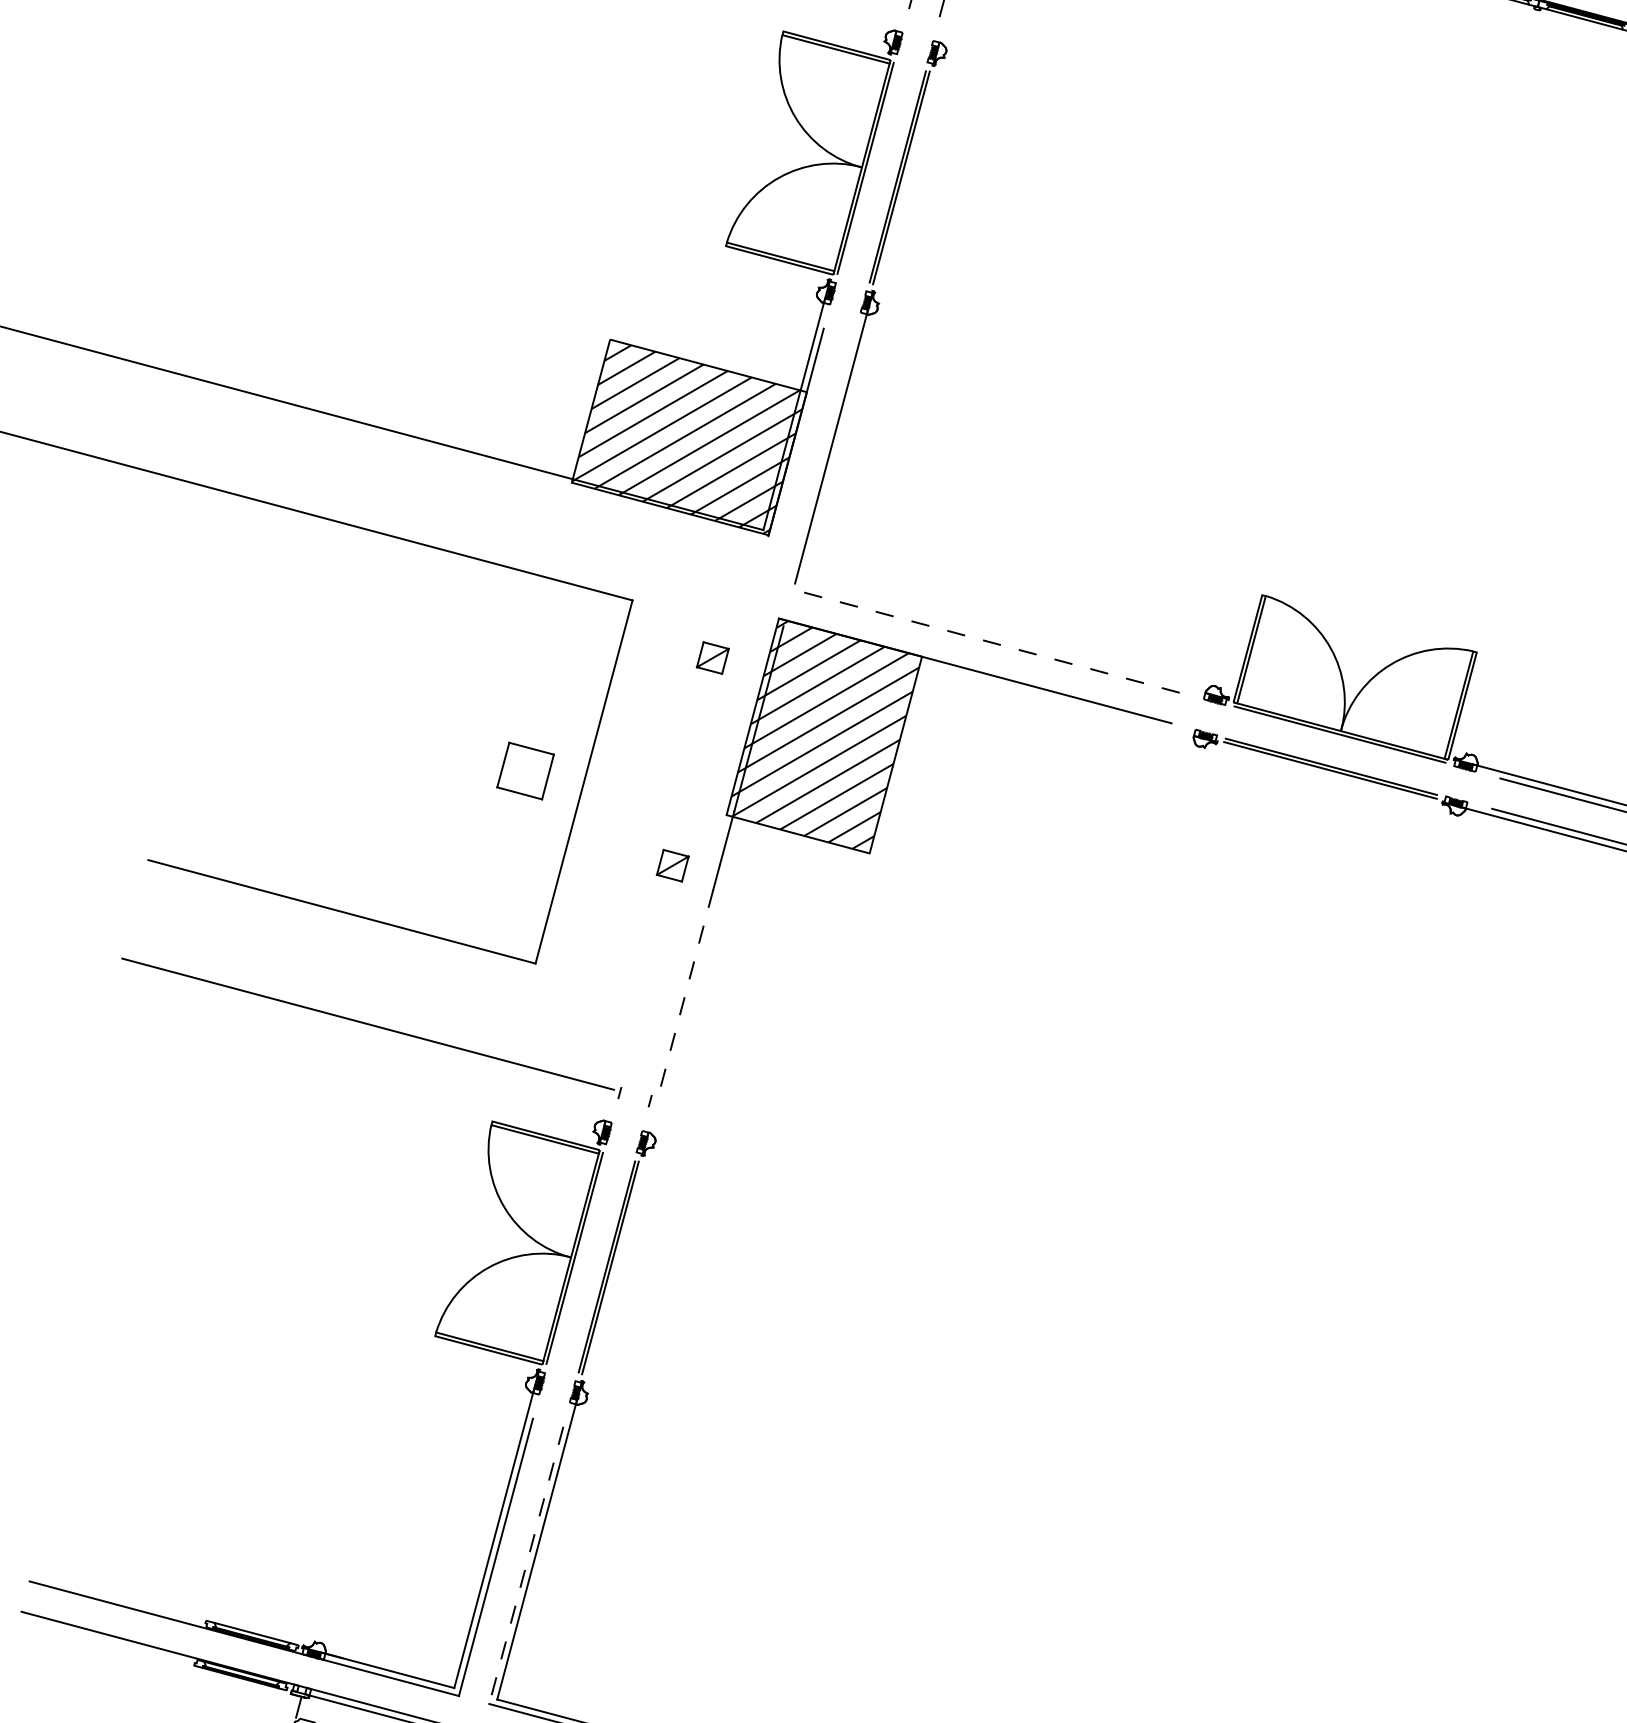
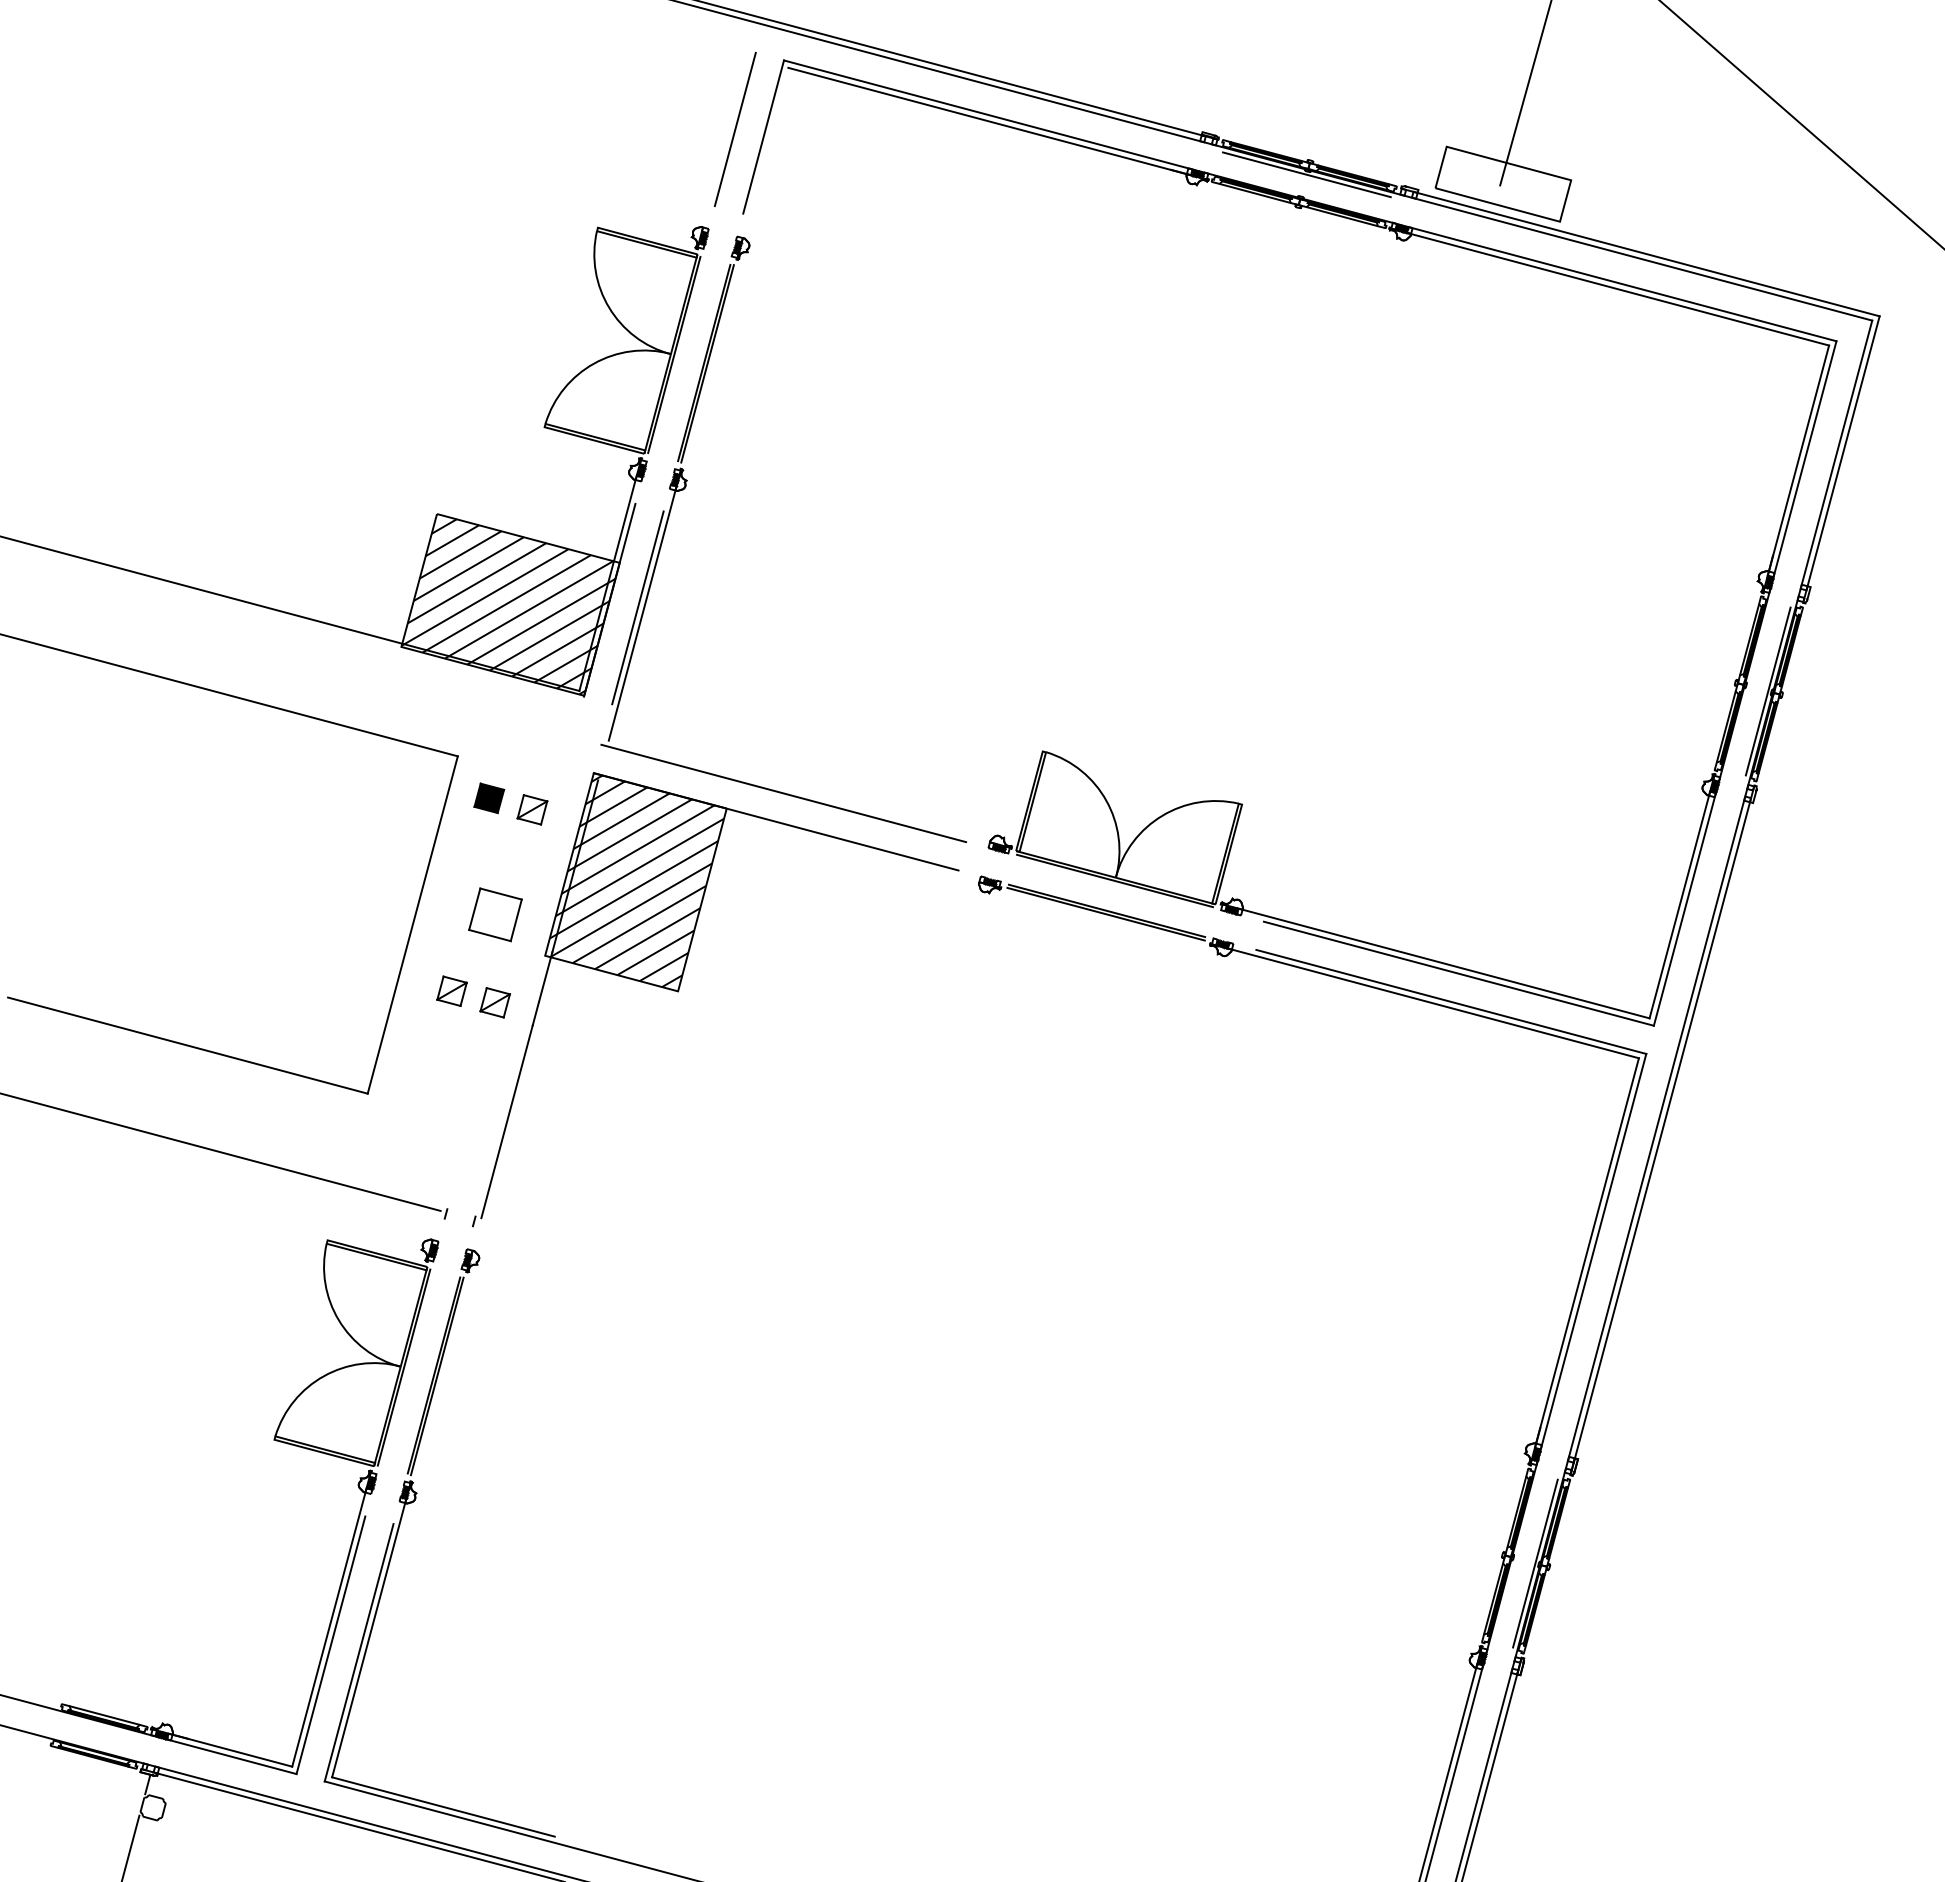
line: (825, 440) -> (637, 607), added
line: (983, 640) -> (783, 793), dashed -> solid
part: (666, 645) -> (489, 798), added
part: (525, 770) -> (495, 914), moved
part: (625, 852) -> (451, 990), added
line: (686, 993) -> (507, 1121), dashed -> solid
line: (526, 1566) -> (359, 1653), dashed -> solid

